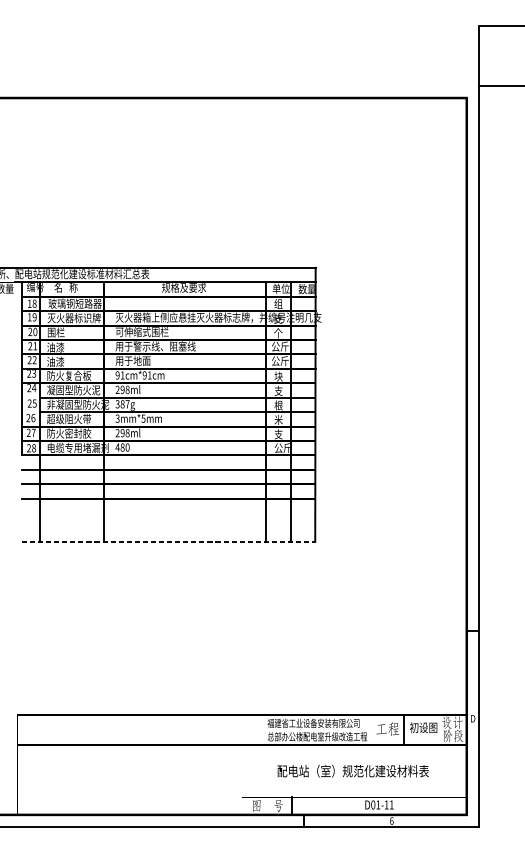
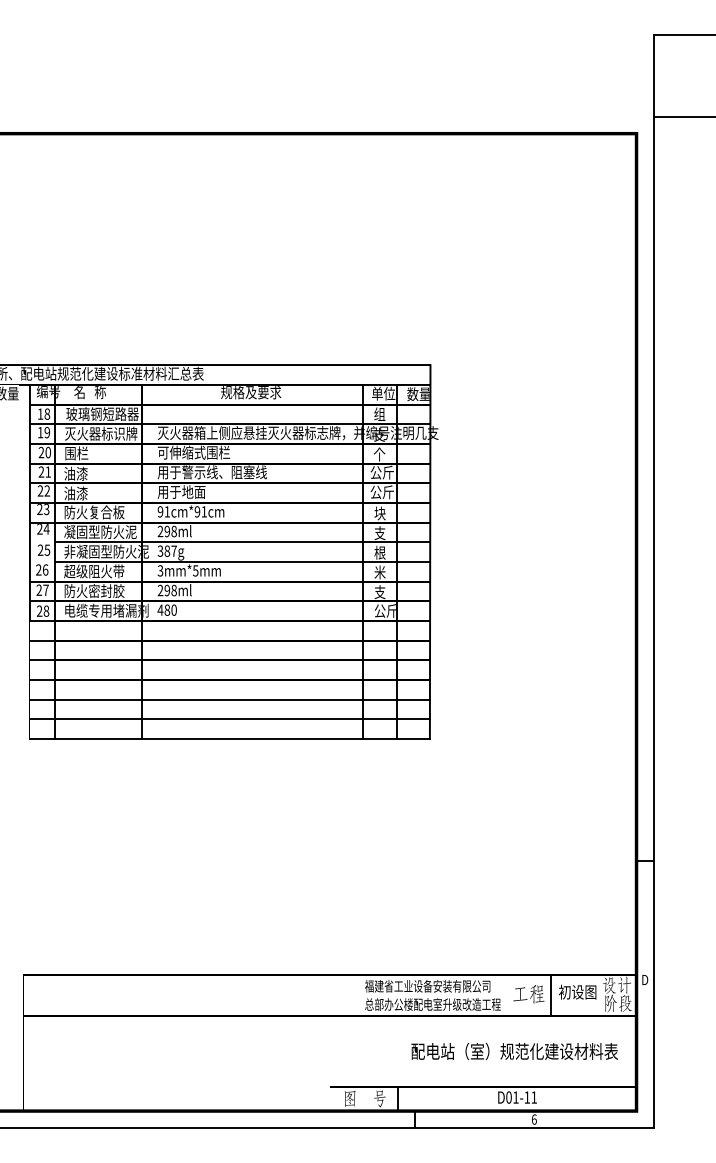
line: (168, 513) -> (229, 699), added
line: (168, 527) -> (229, 719), added
line: (168, 541) -> (230, 738), dashed -> solid
text: (353, 771) -> (514, 1051), moved

